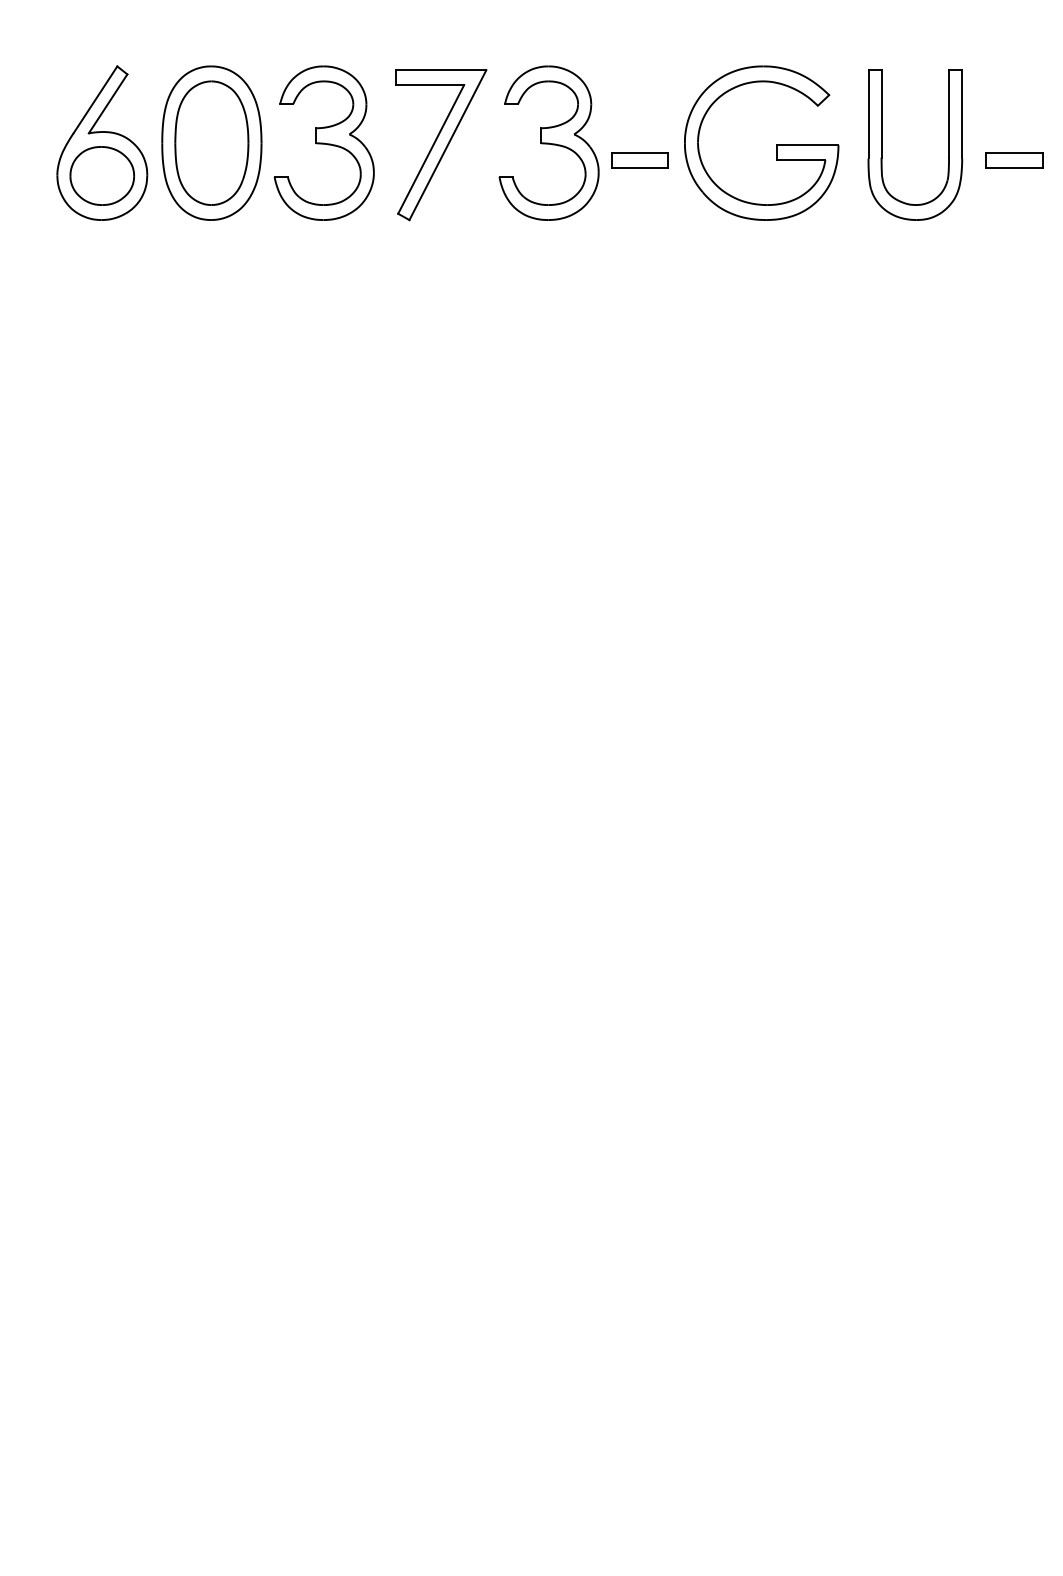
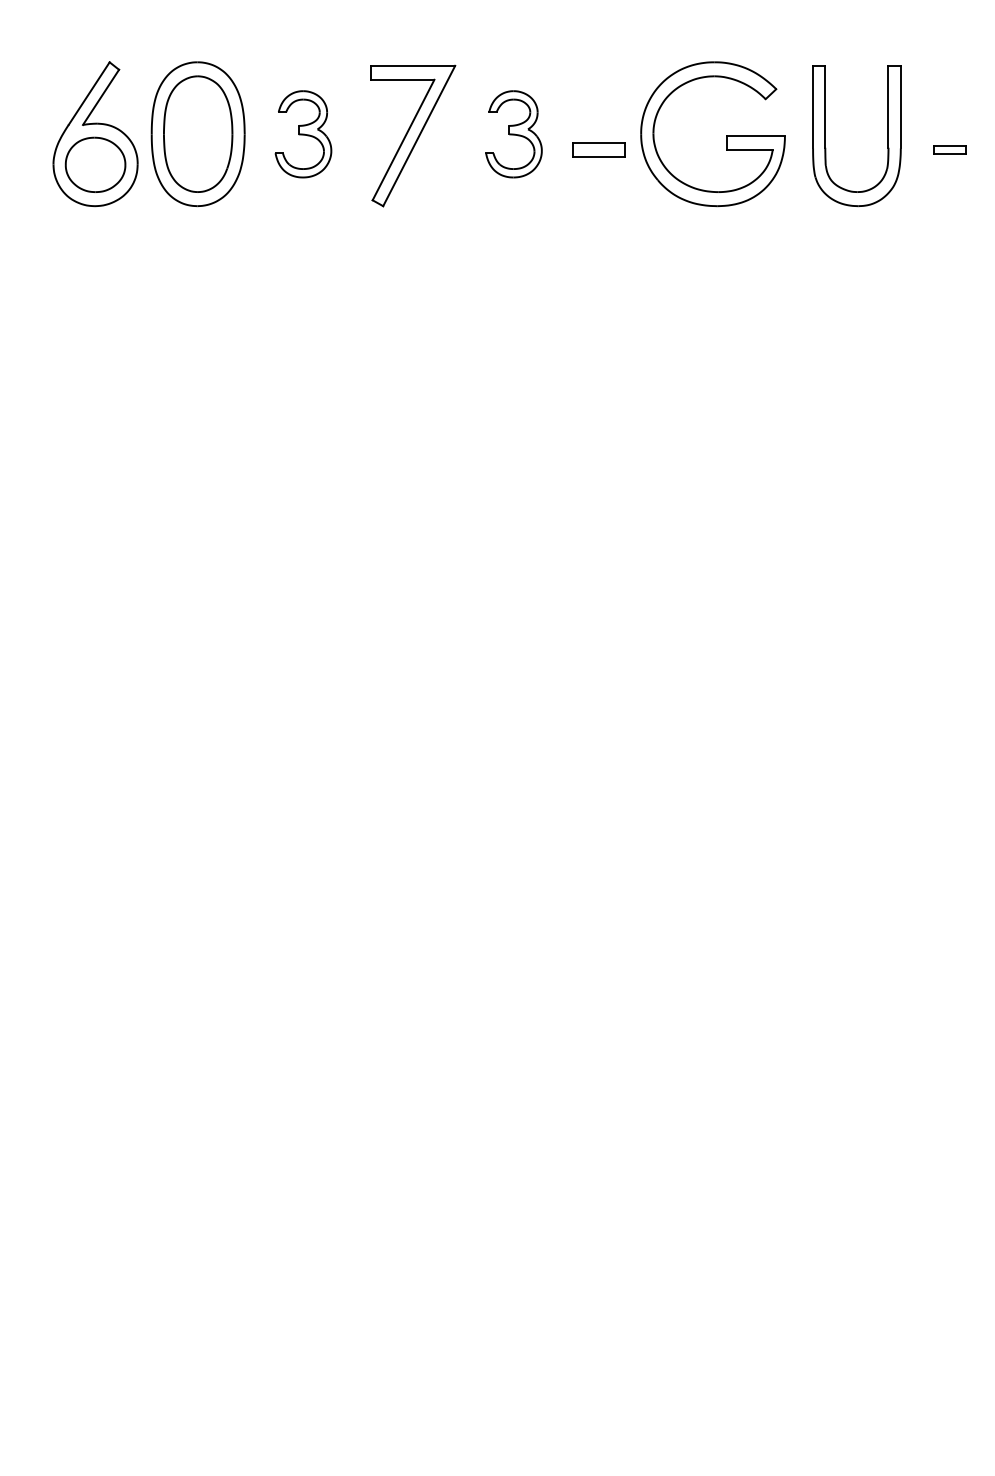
part: (324, 143) -> (303, 134), size x0.6
part: (548, 143) -> (513, 134), size x0.6
part: (1014, 159) -> (949, 149), size x0.6

